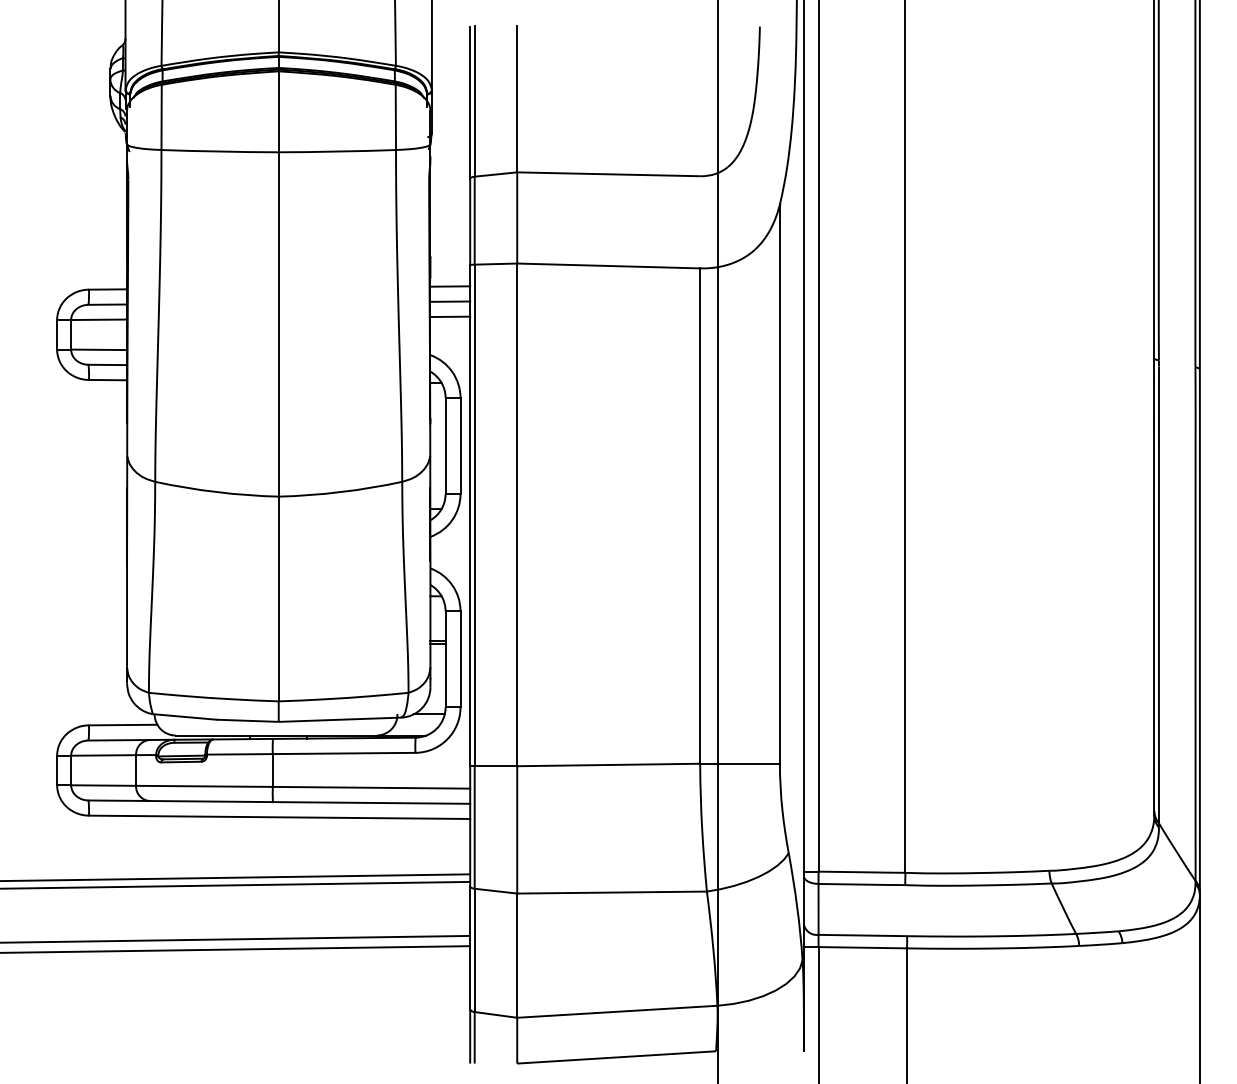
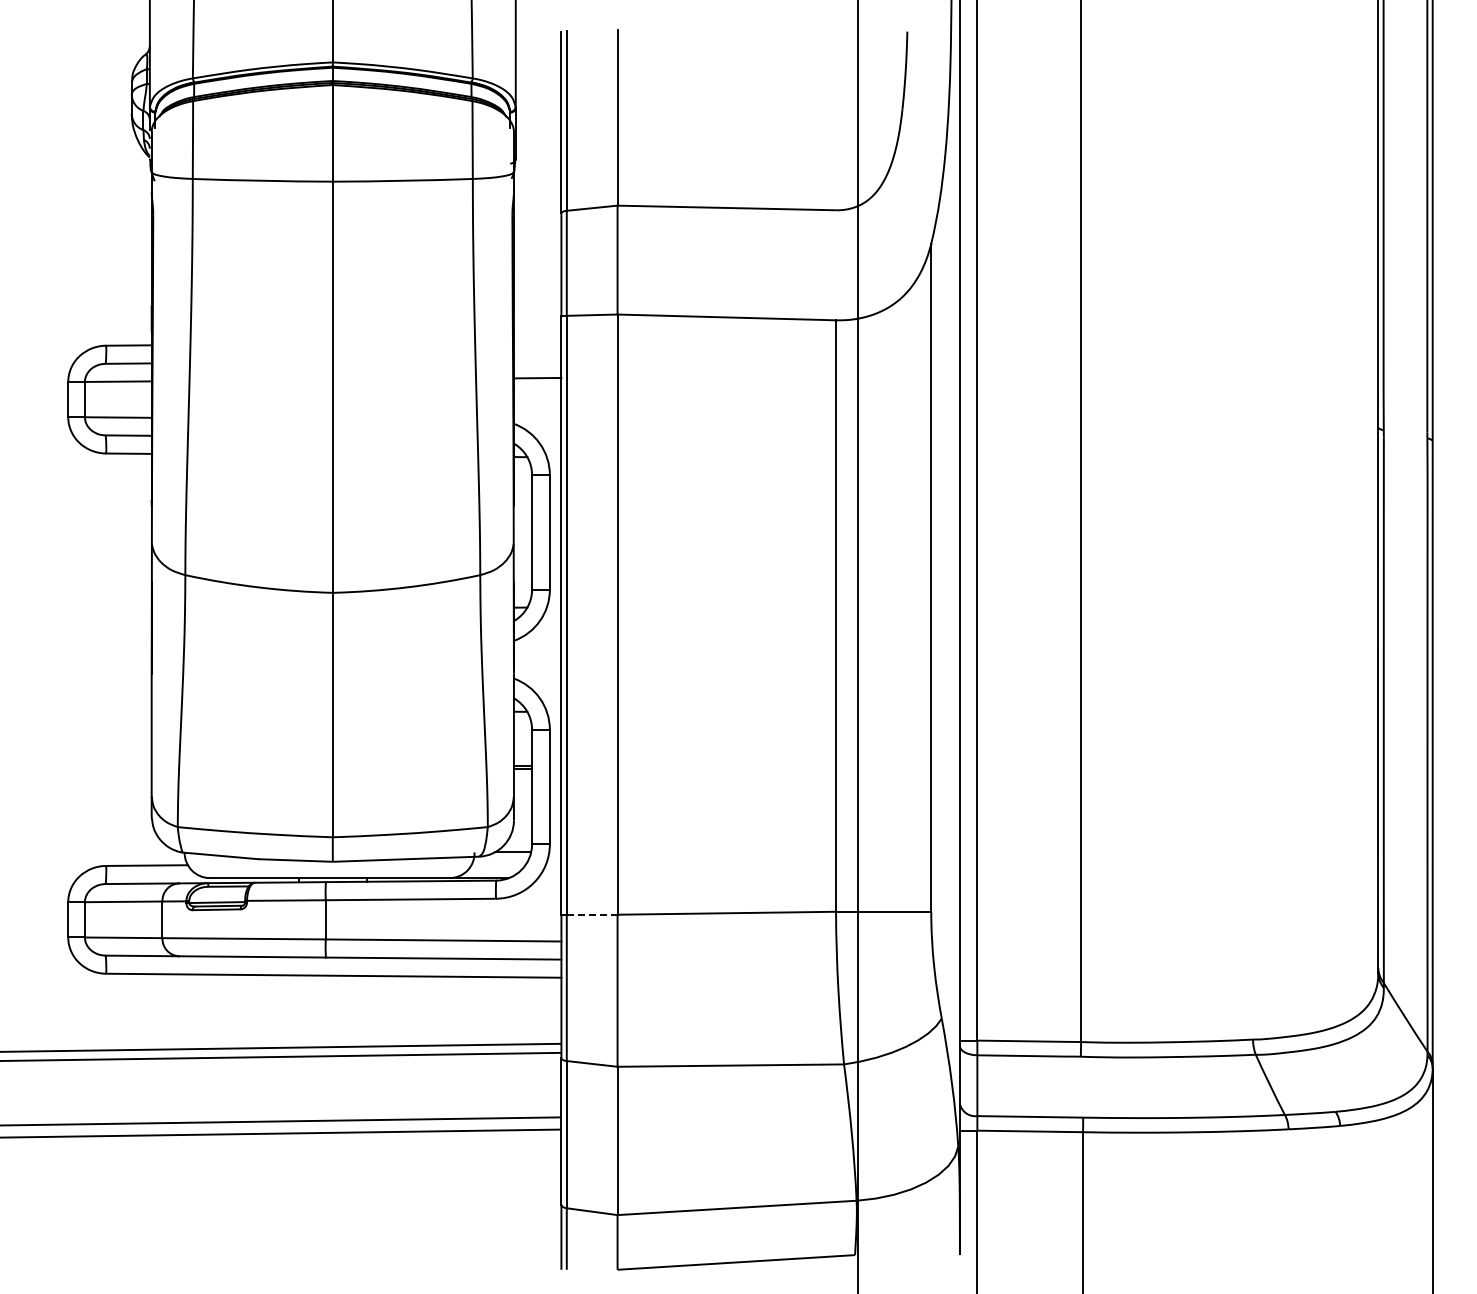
line: (450, 286) -> (537, 341), removed
line: (450, 301) -> (537, 359), removed
line: (496, 766) -> (592, 914), solid -> dashed

